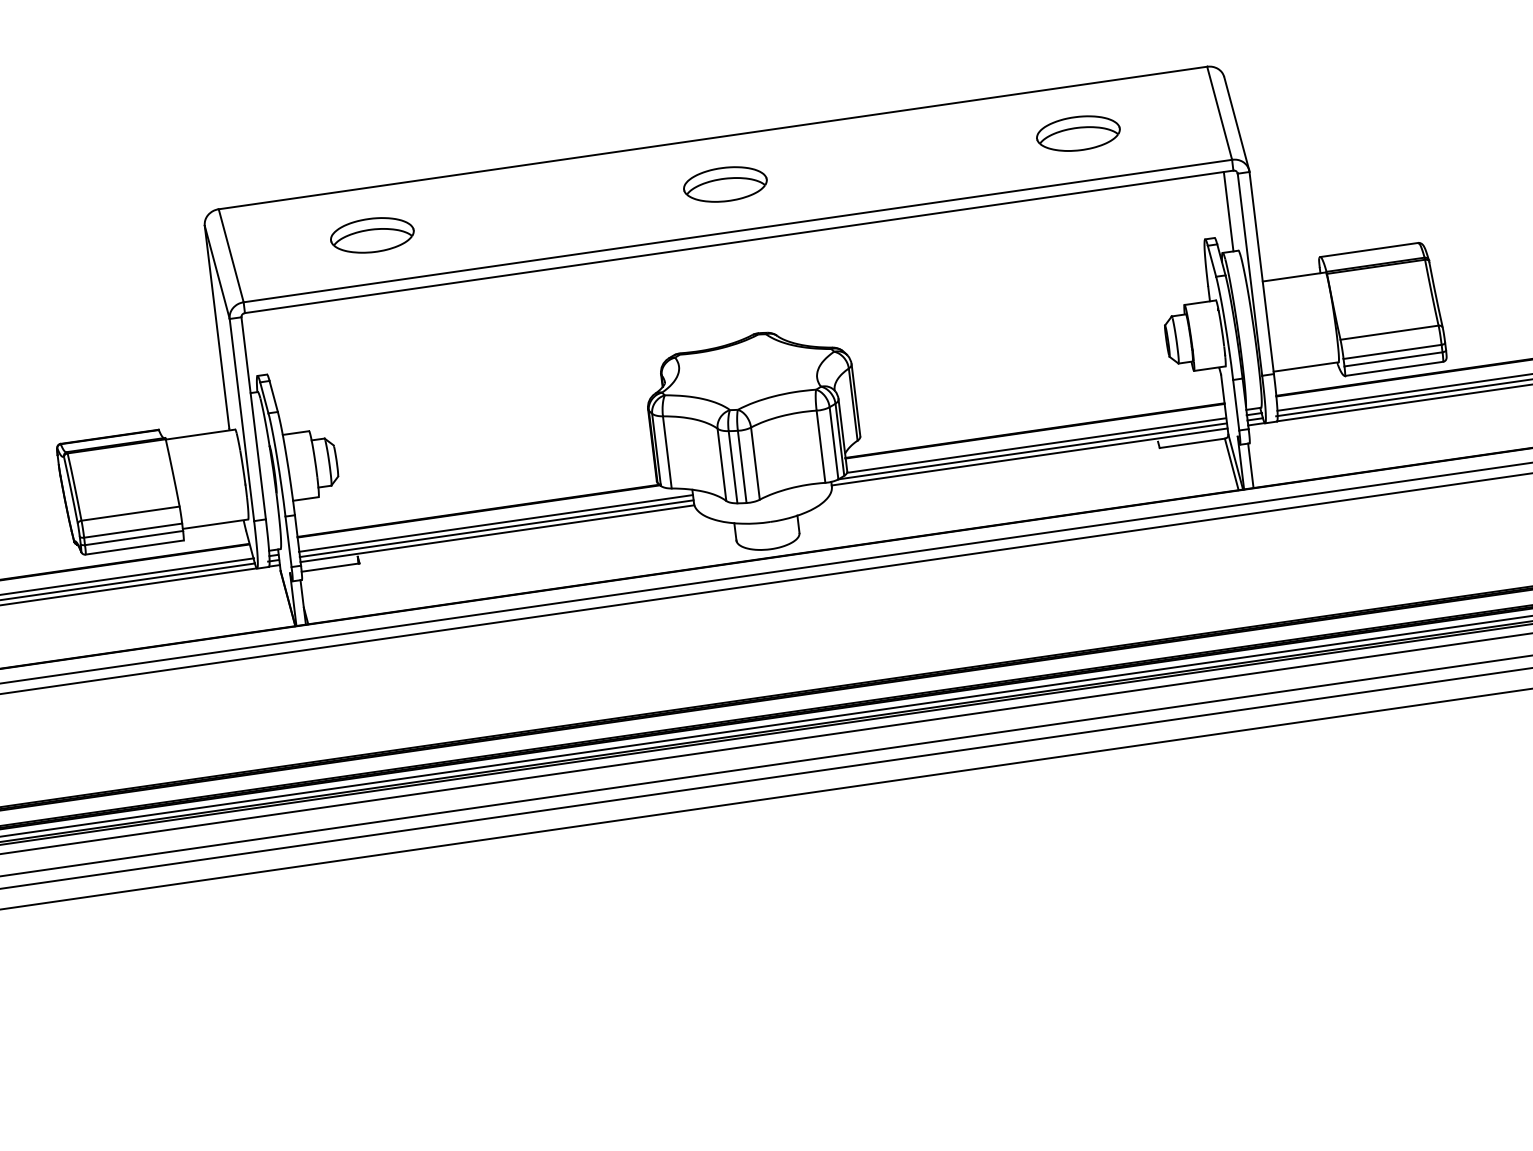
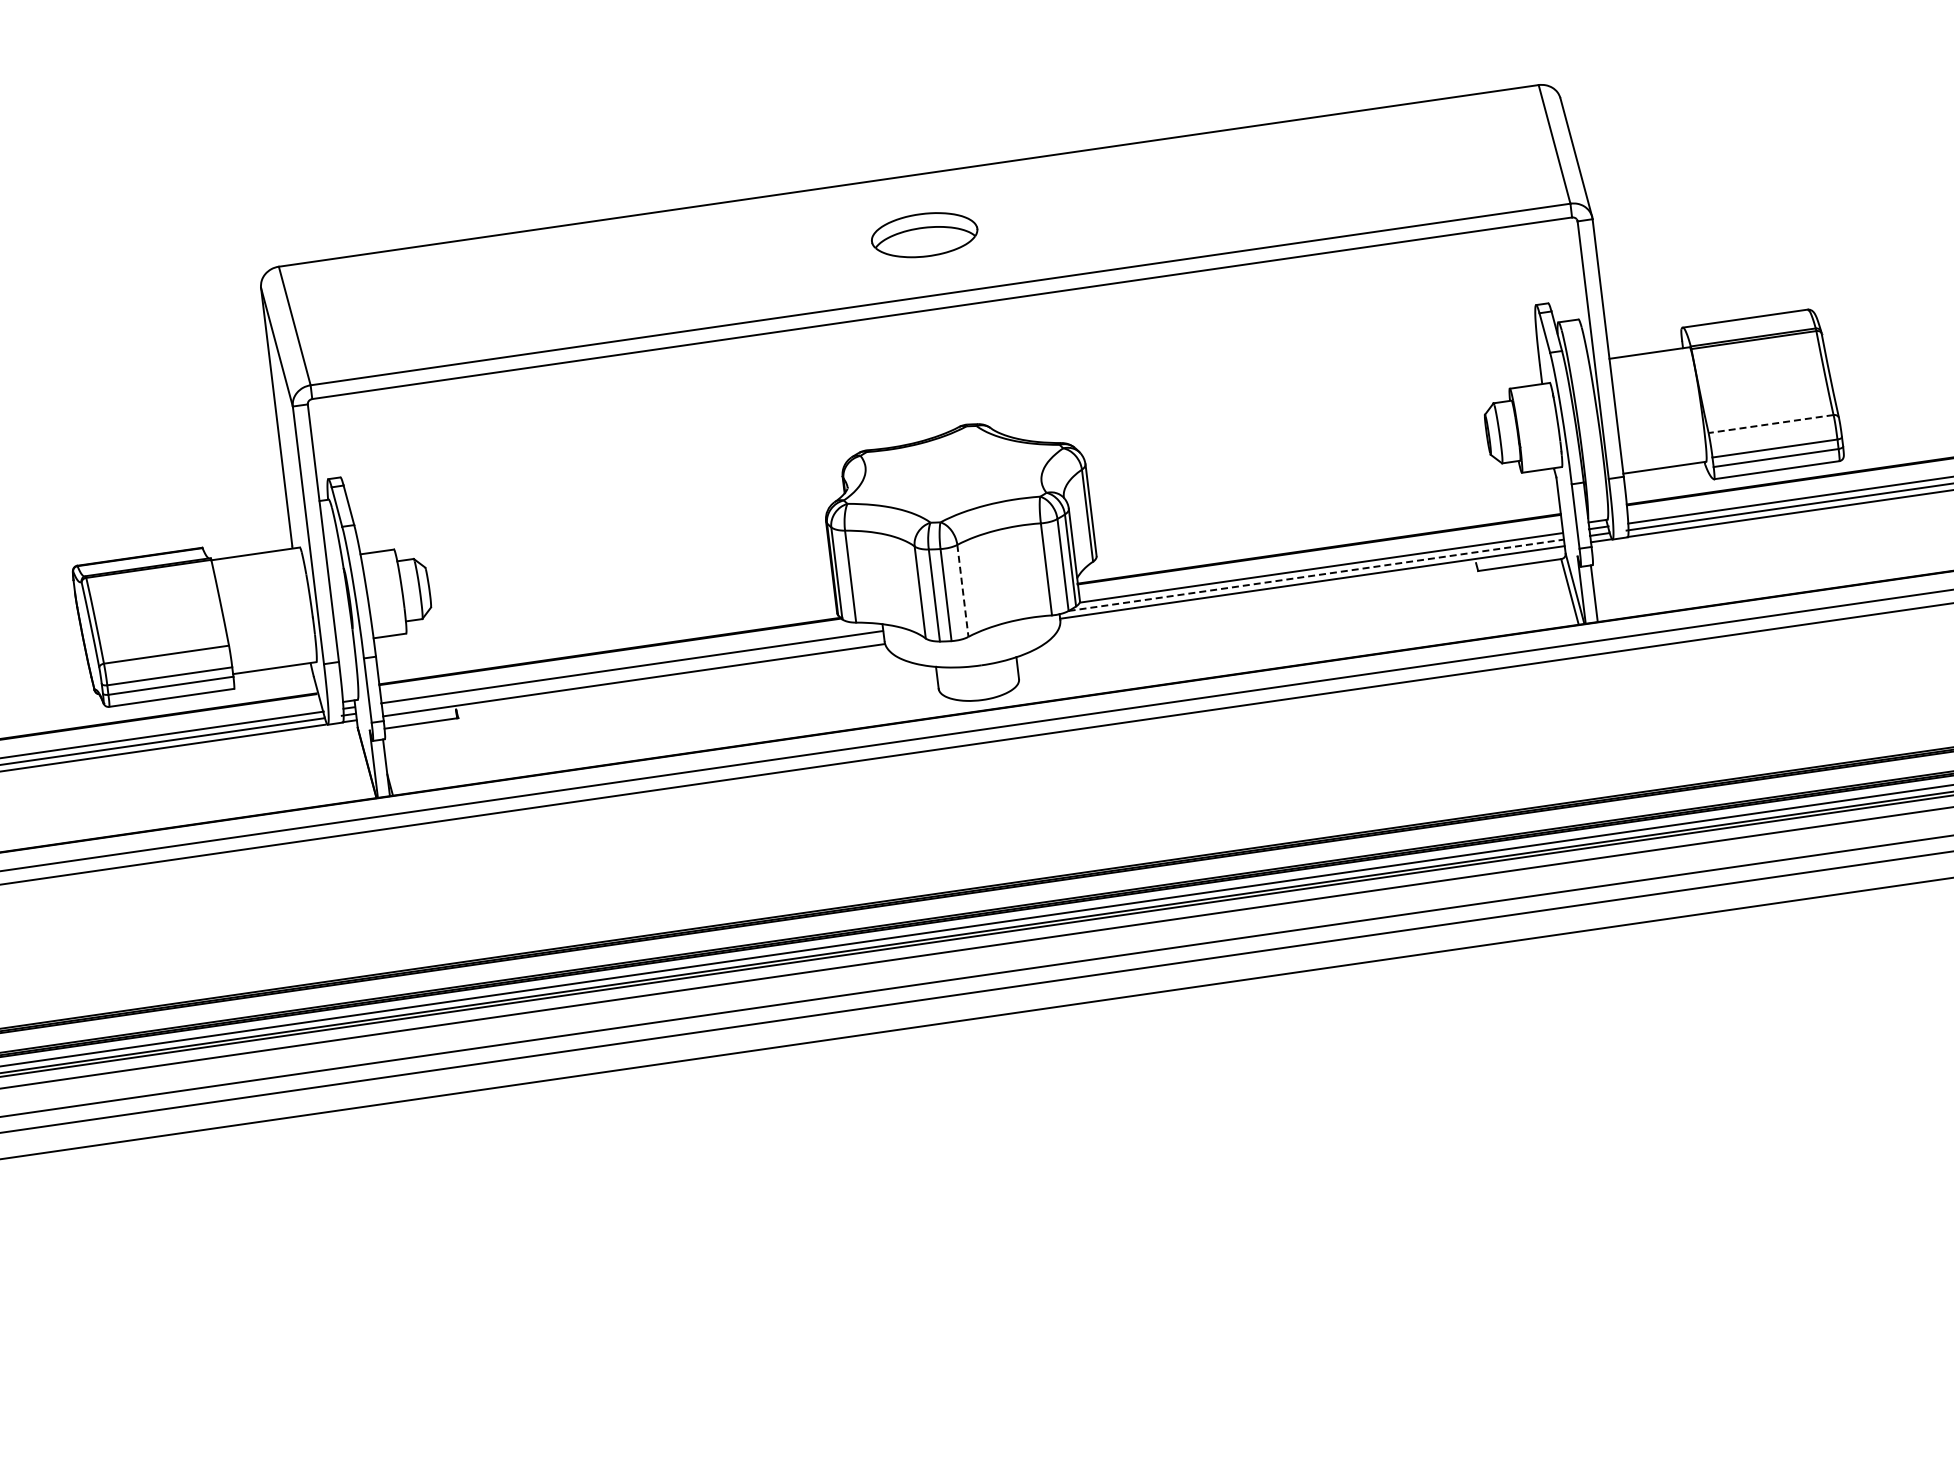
part: (1078, 133) -> (1374, 170), removed
line: (1228, 211) -> (1565, 269), removed
part: (372, 234) -> (474, 299), removed
line: (1389, 333) -> (1770, 424), solid -> dashed
line: (1032, 451) -> (1316, 575), solid -> dashed
line: (755, 464) -> (962, 591), solid -> dashed
line: (496, 528) -> (633, 673), removed

